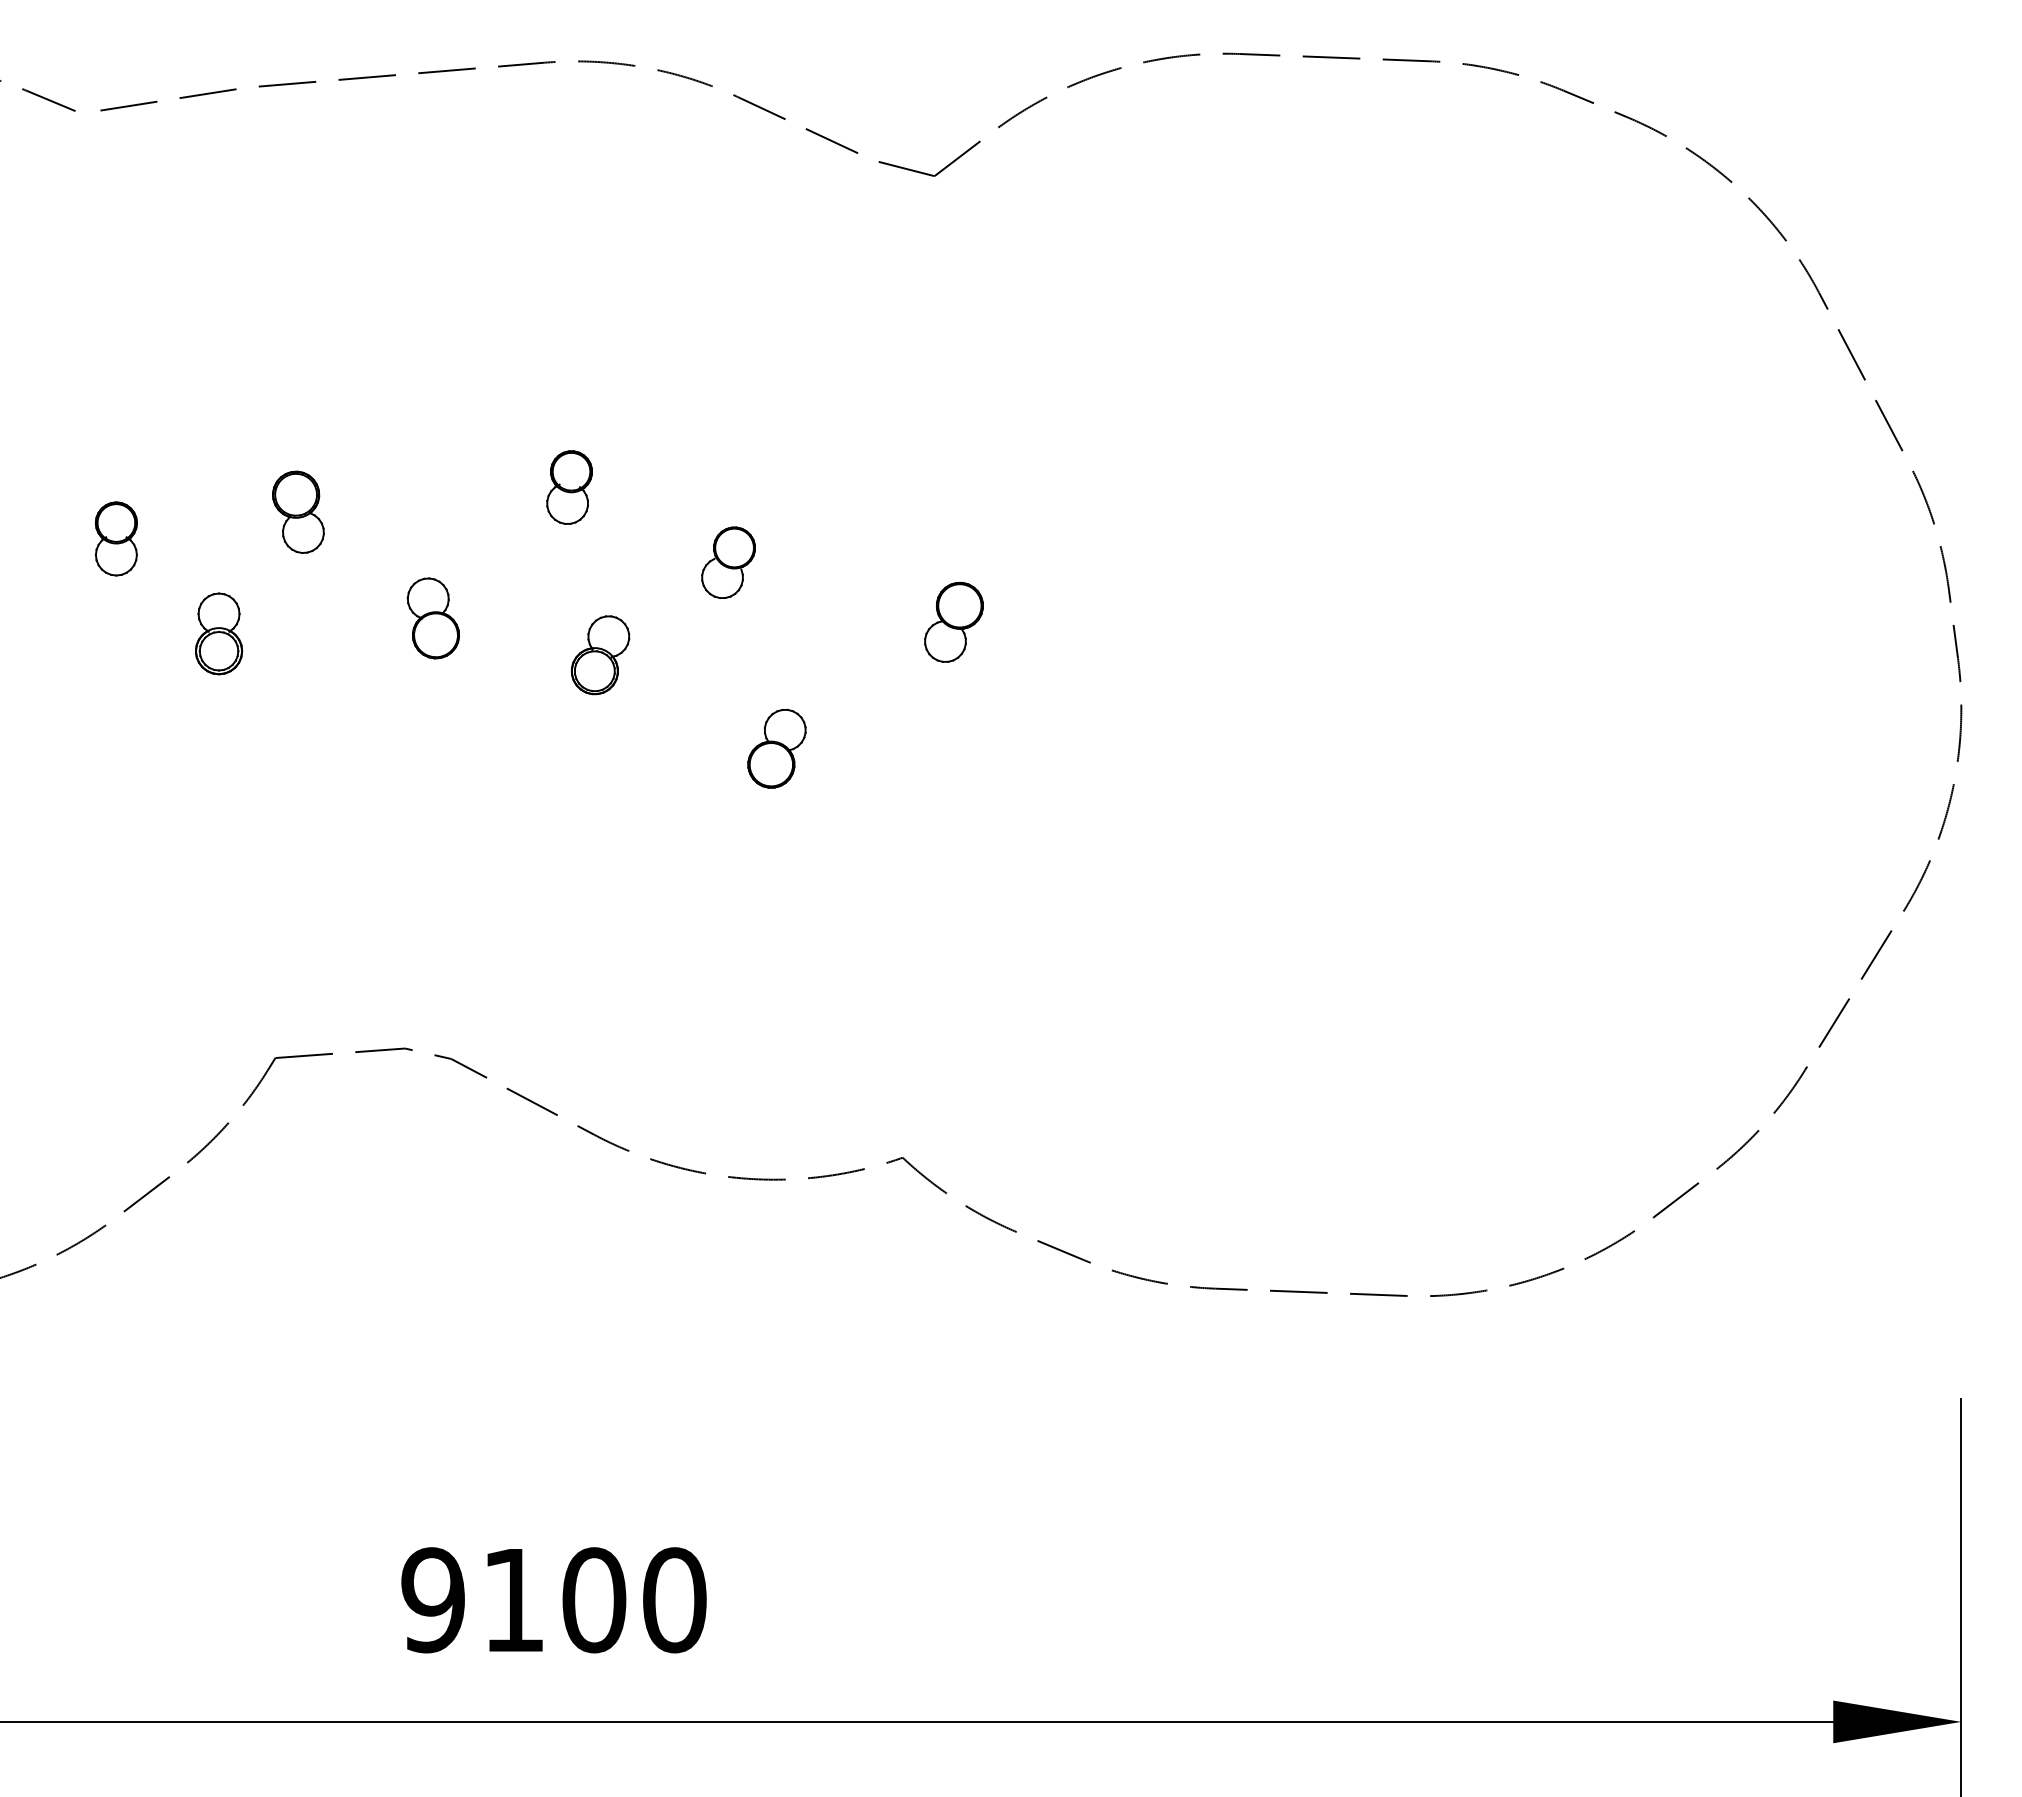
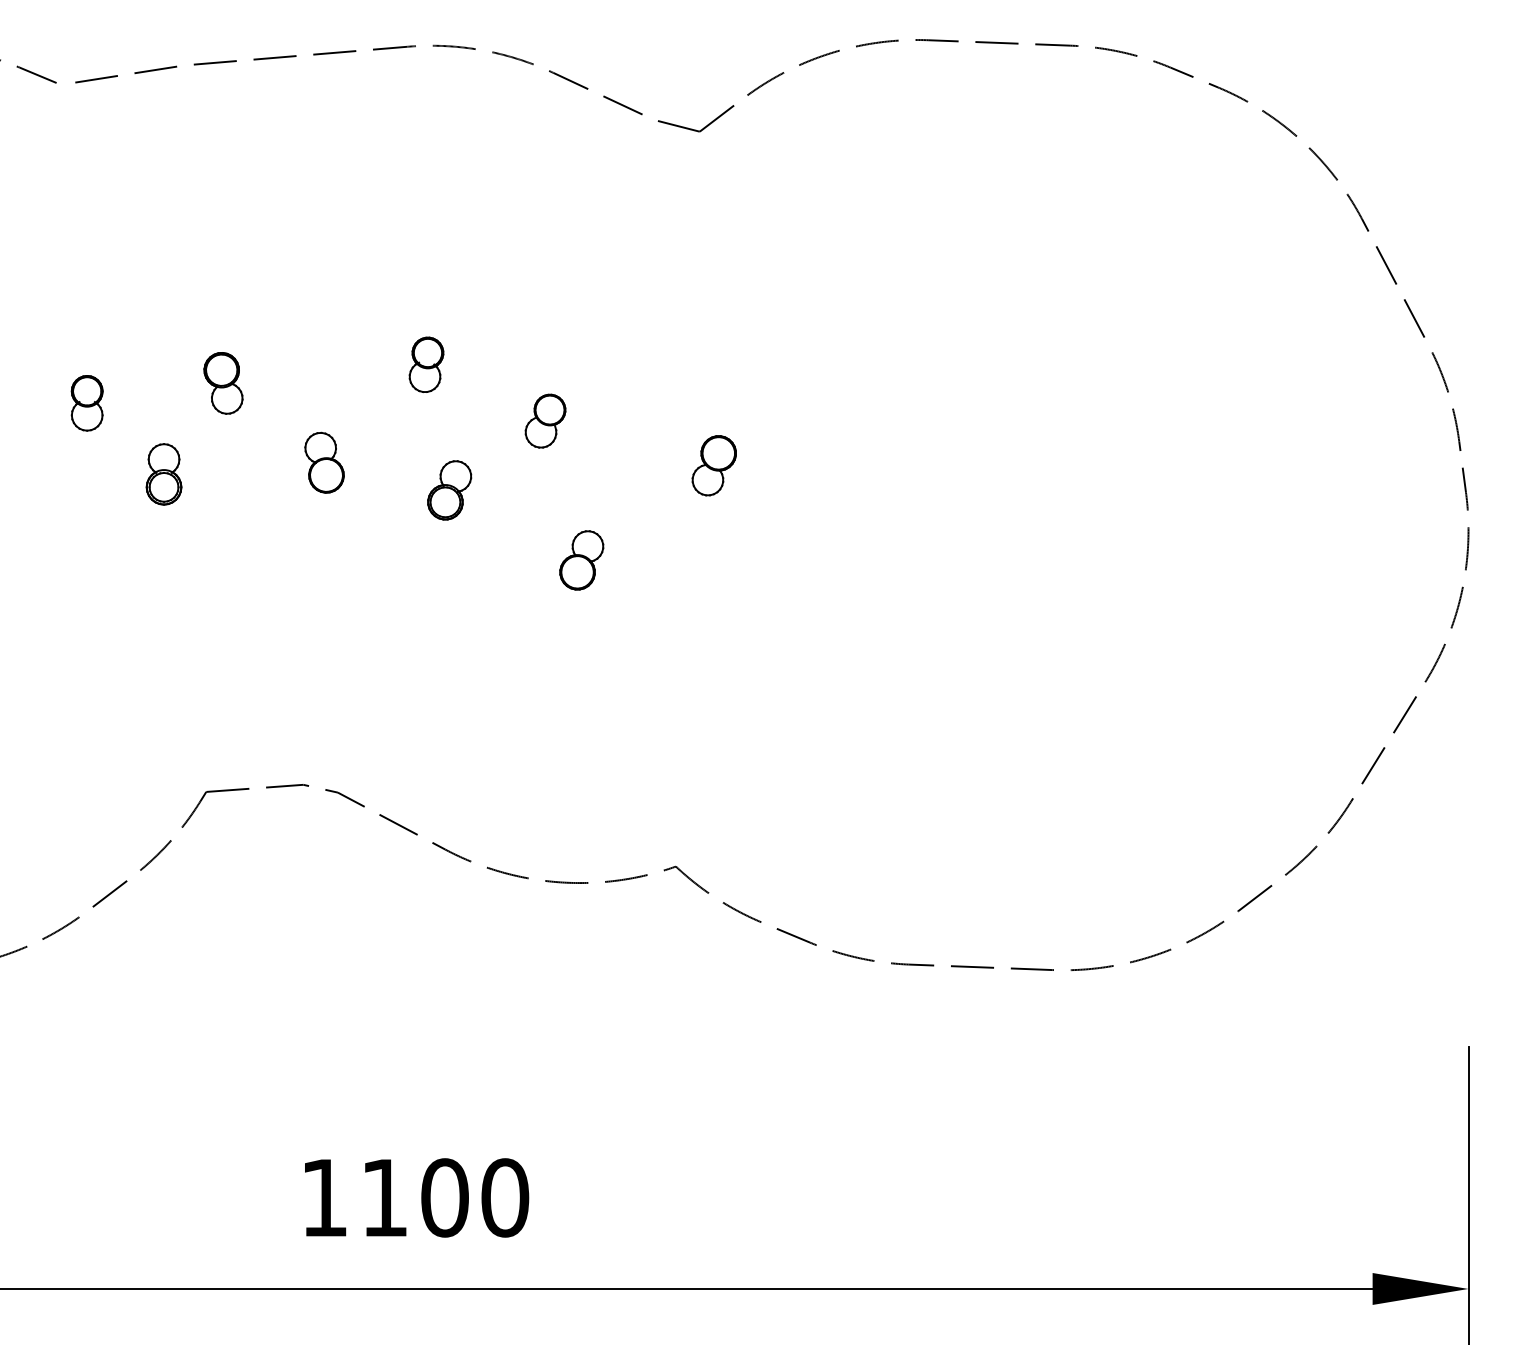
text: (432, 1600) -> (323, 1198), 9100 -> 1100

